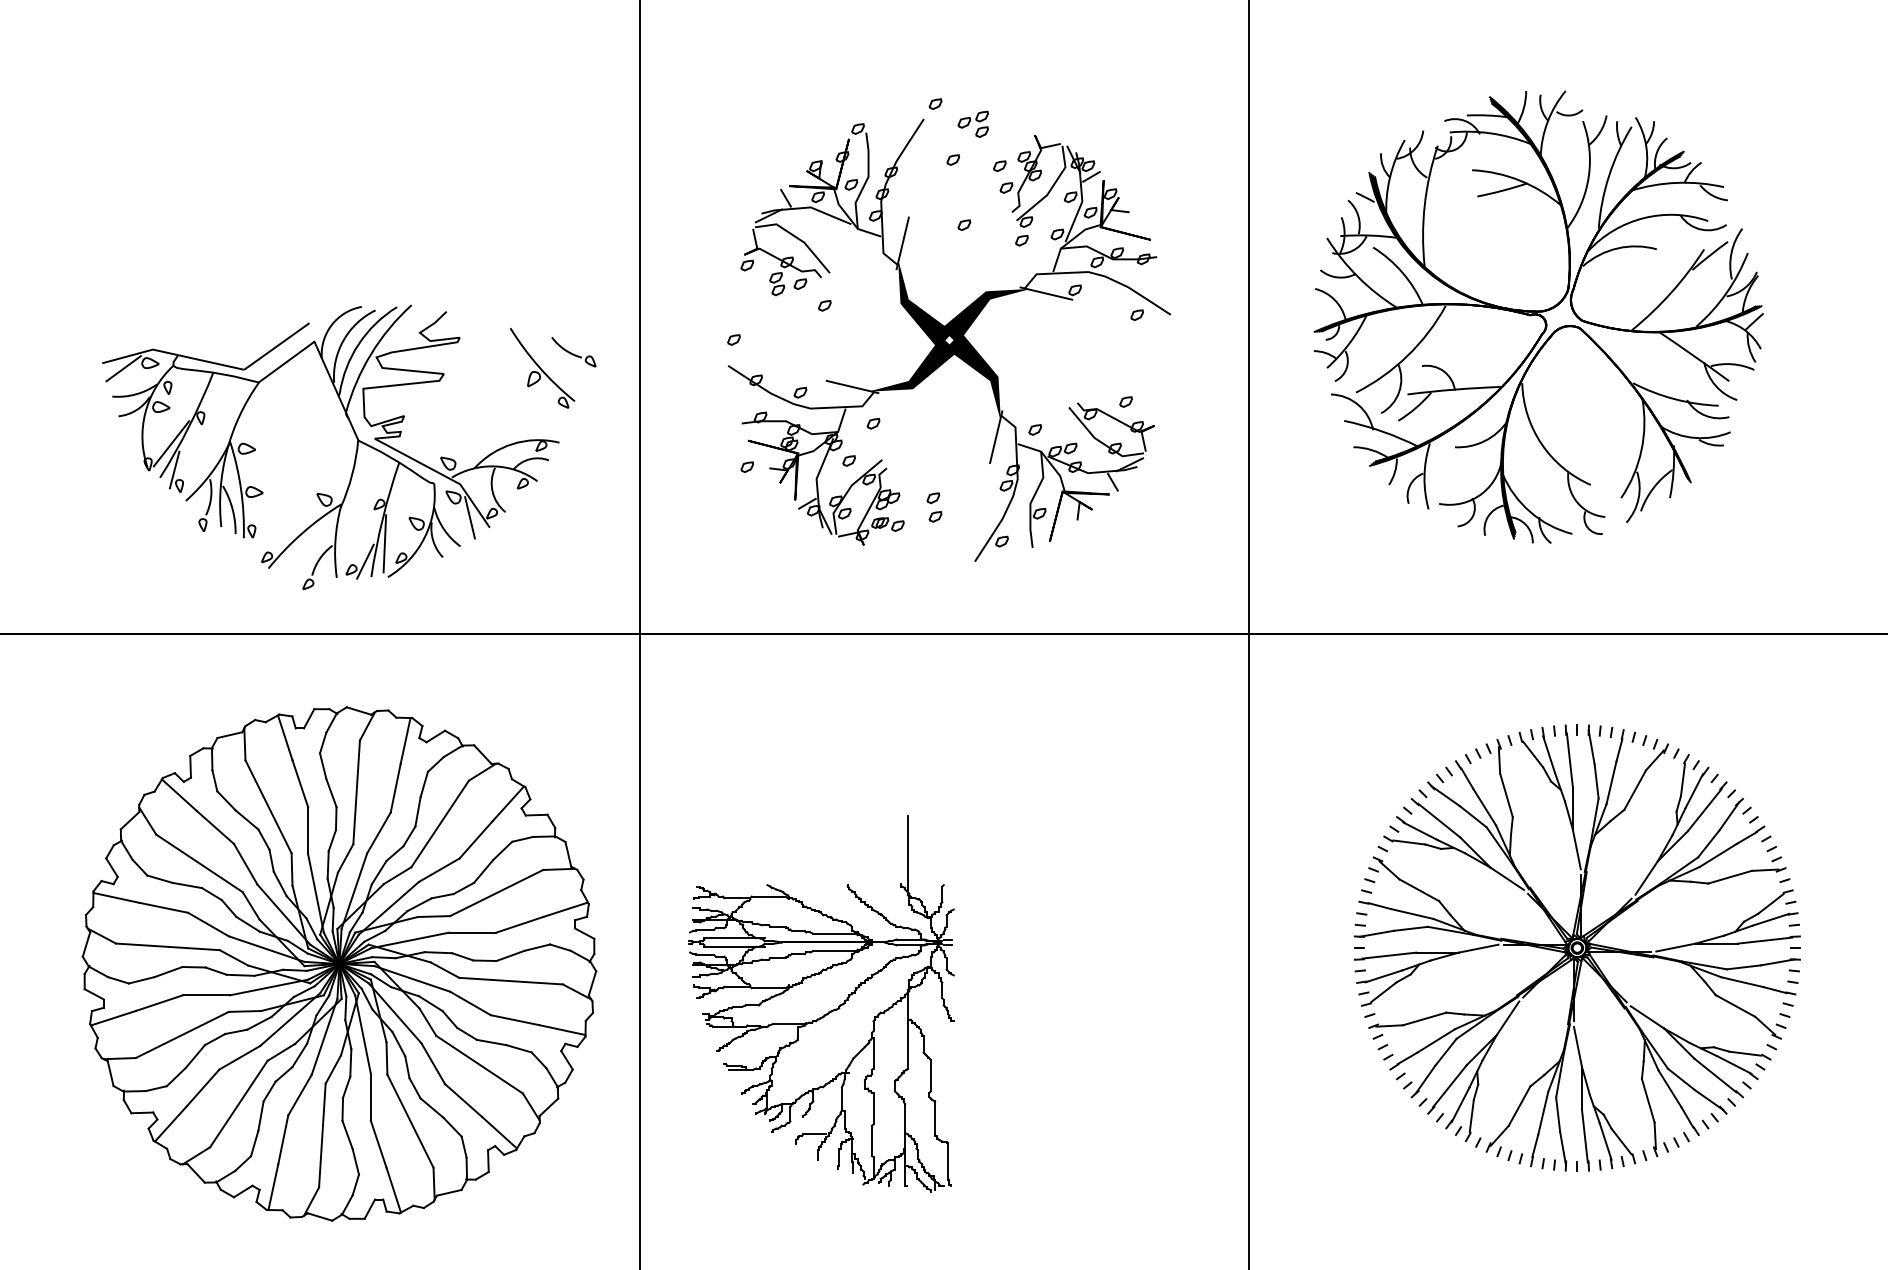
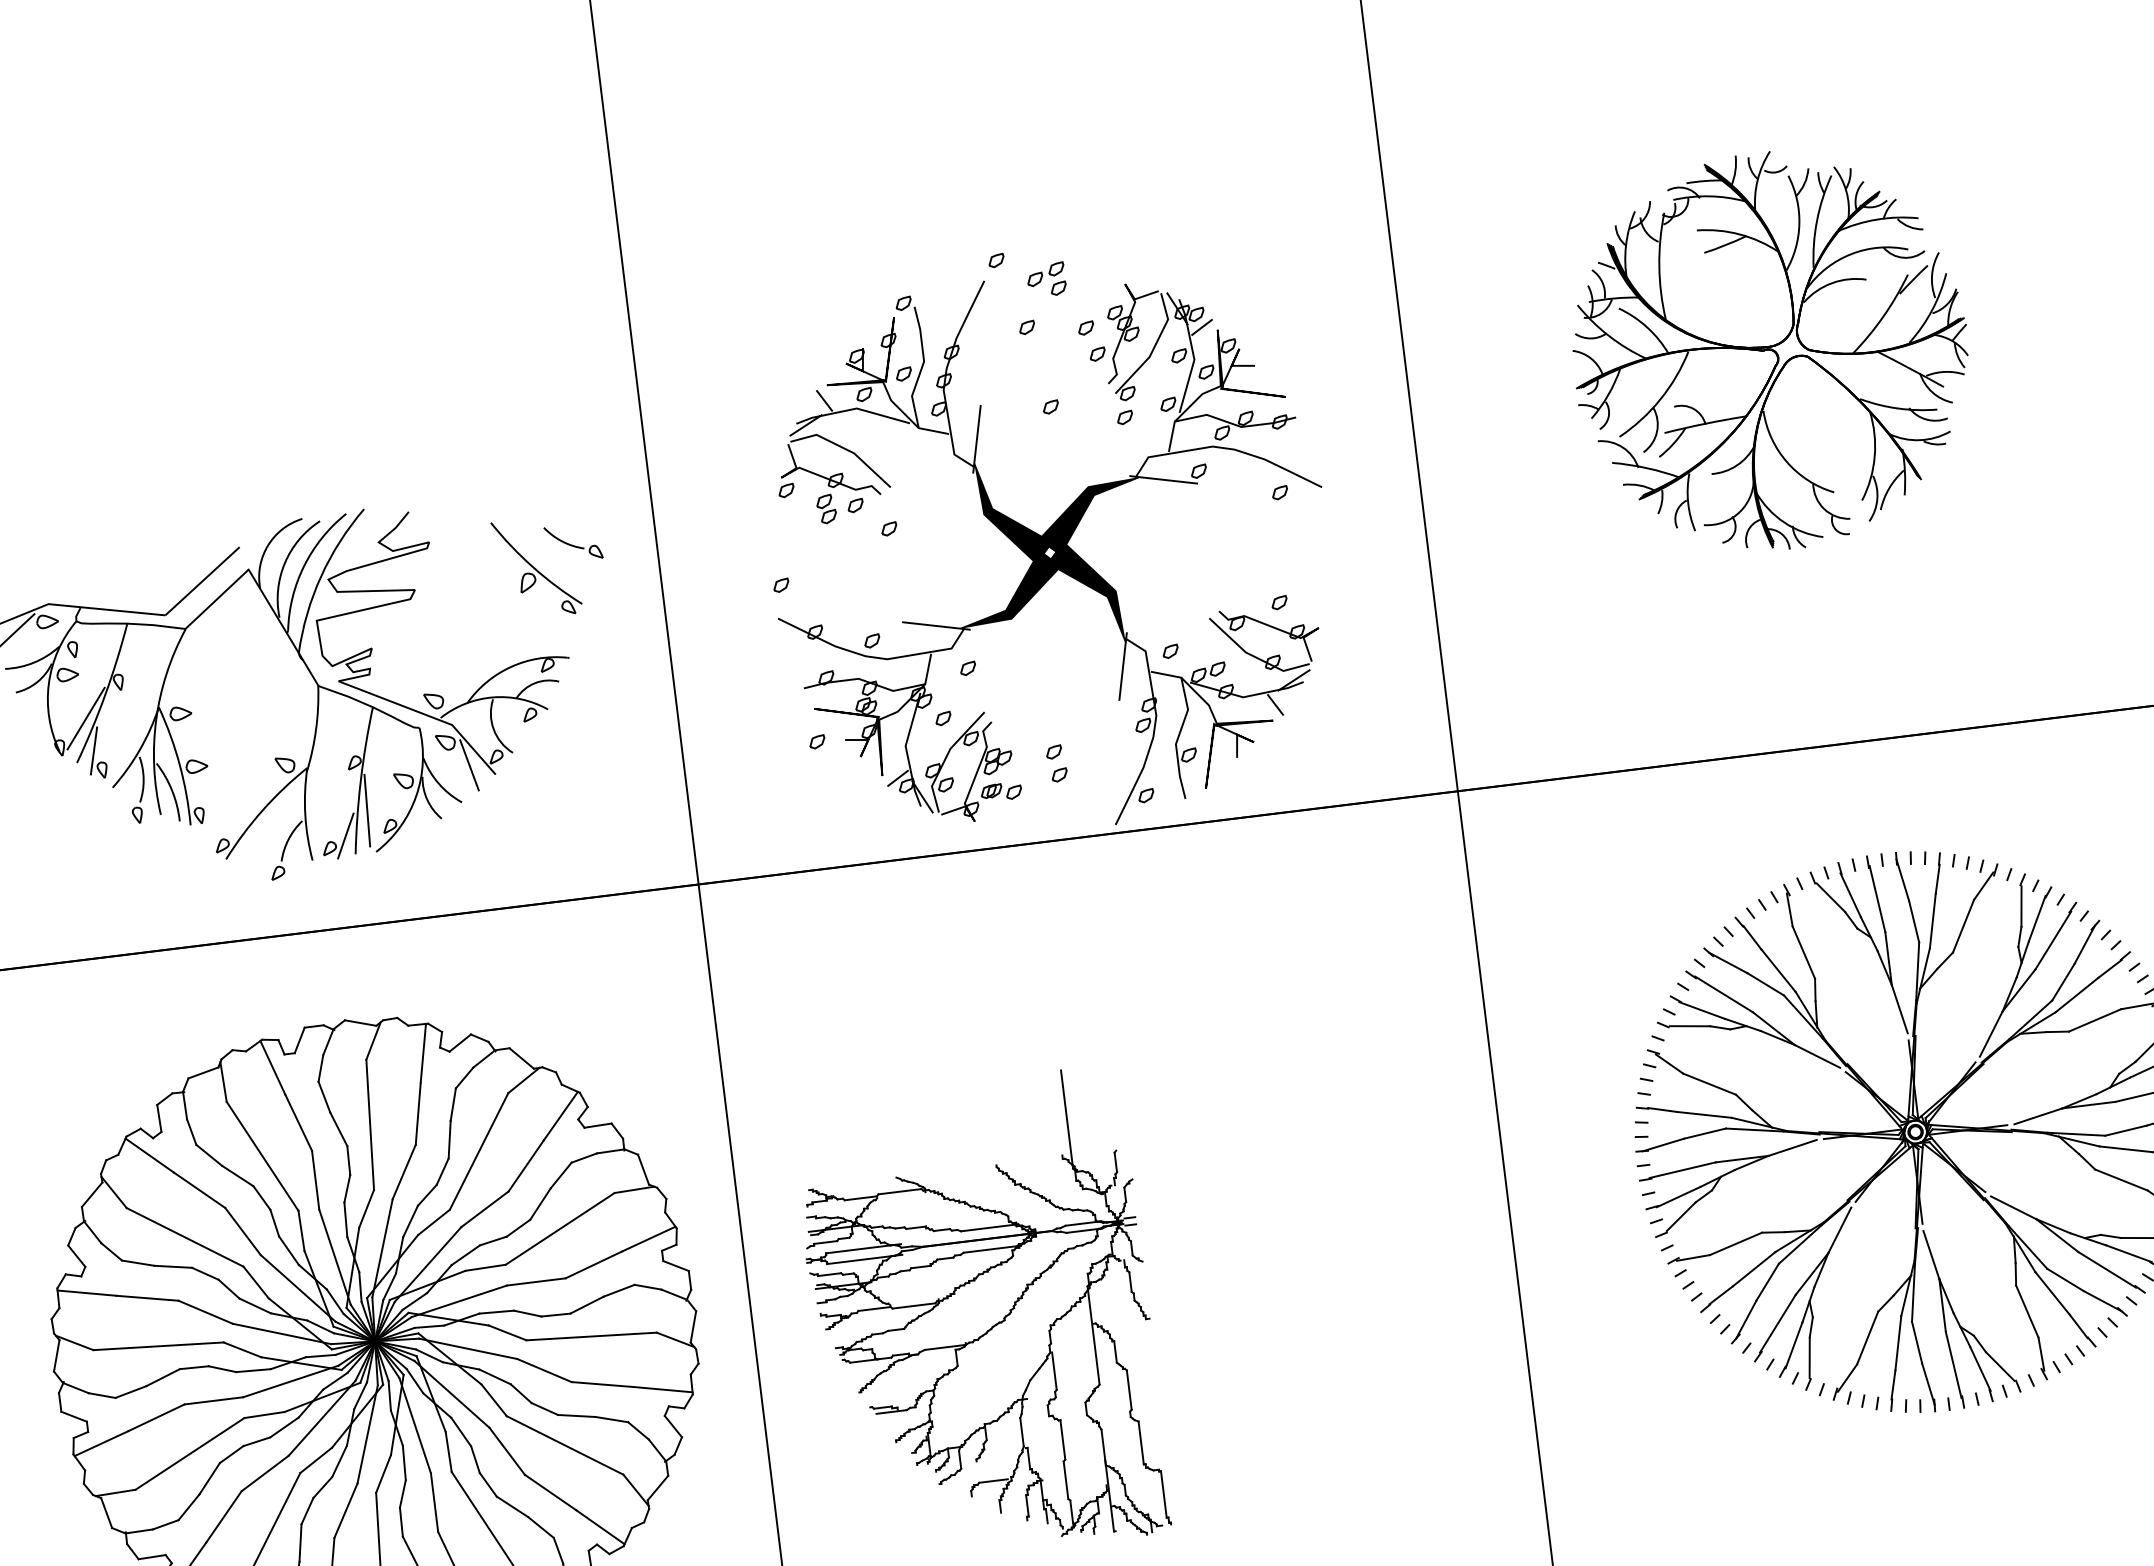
part: (1538, 316) -> (1770, 350), size x0.7
part: (948, 329) -> (1047, 539), moved

